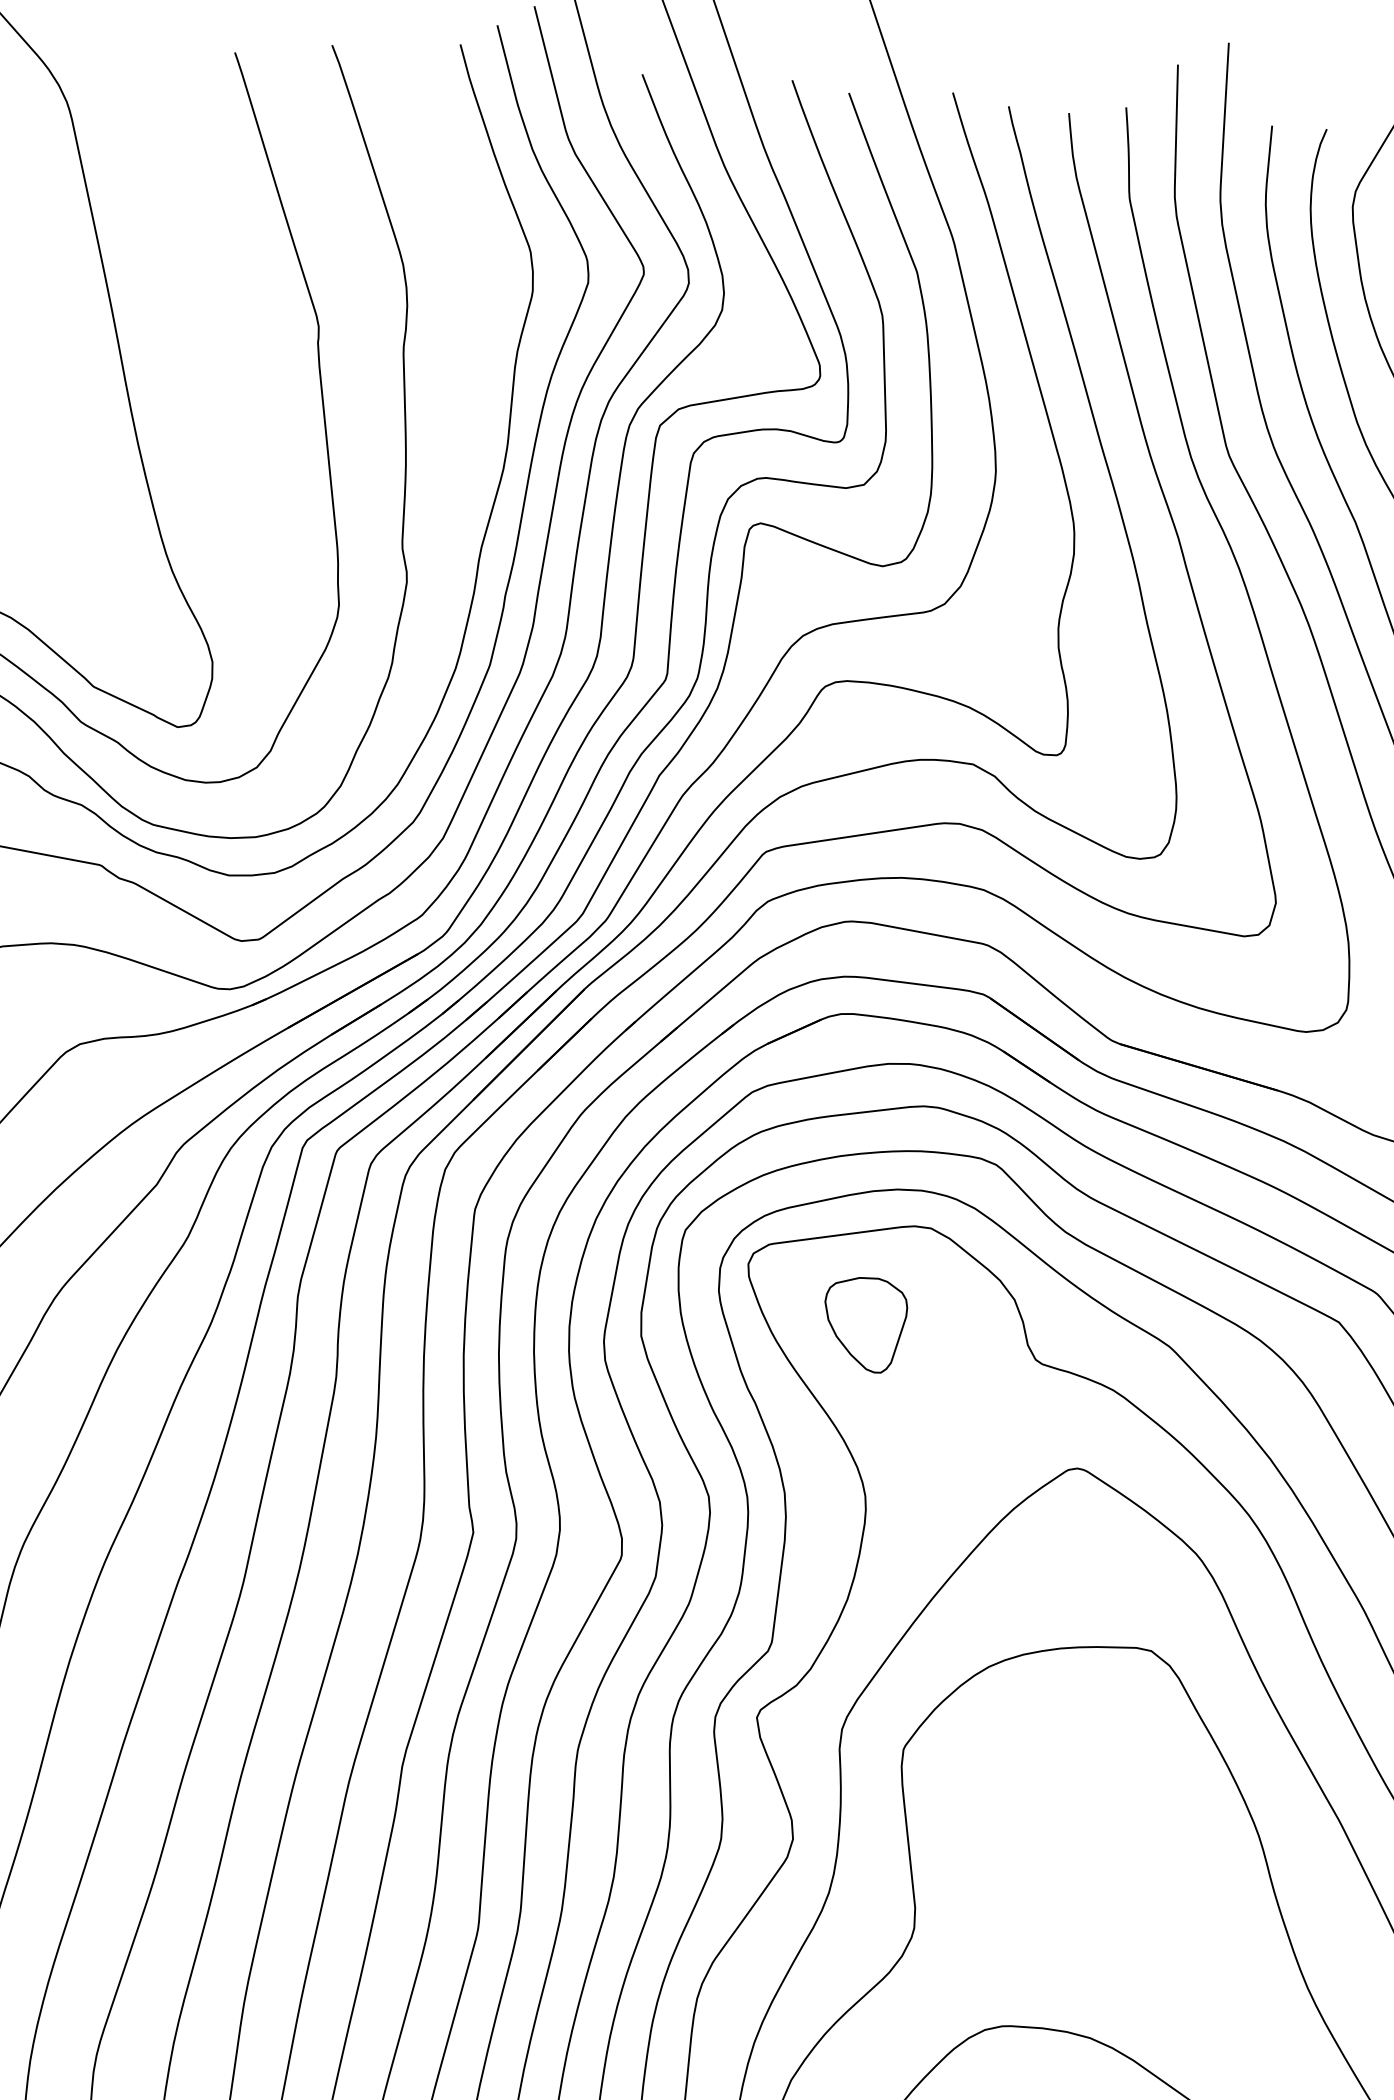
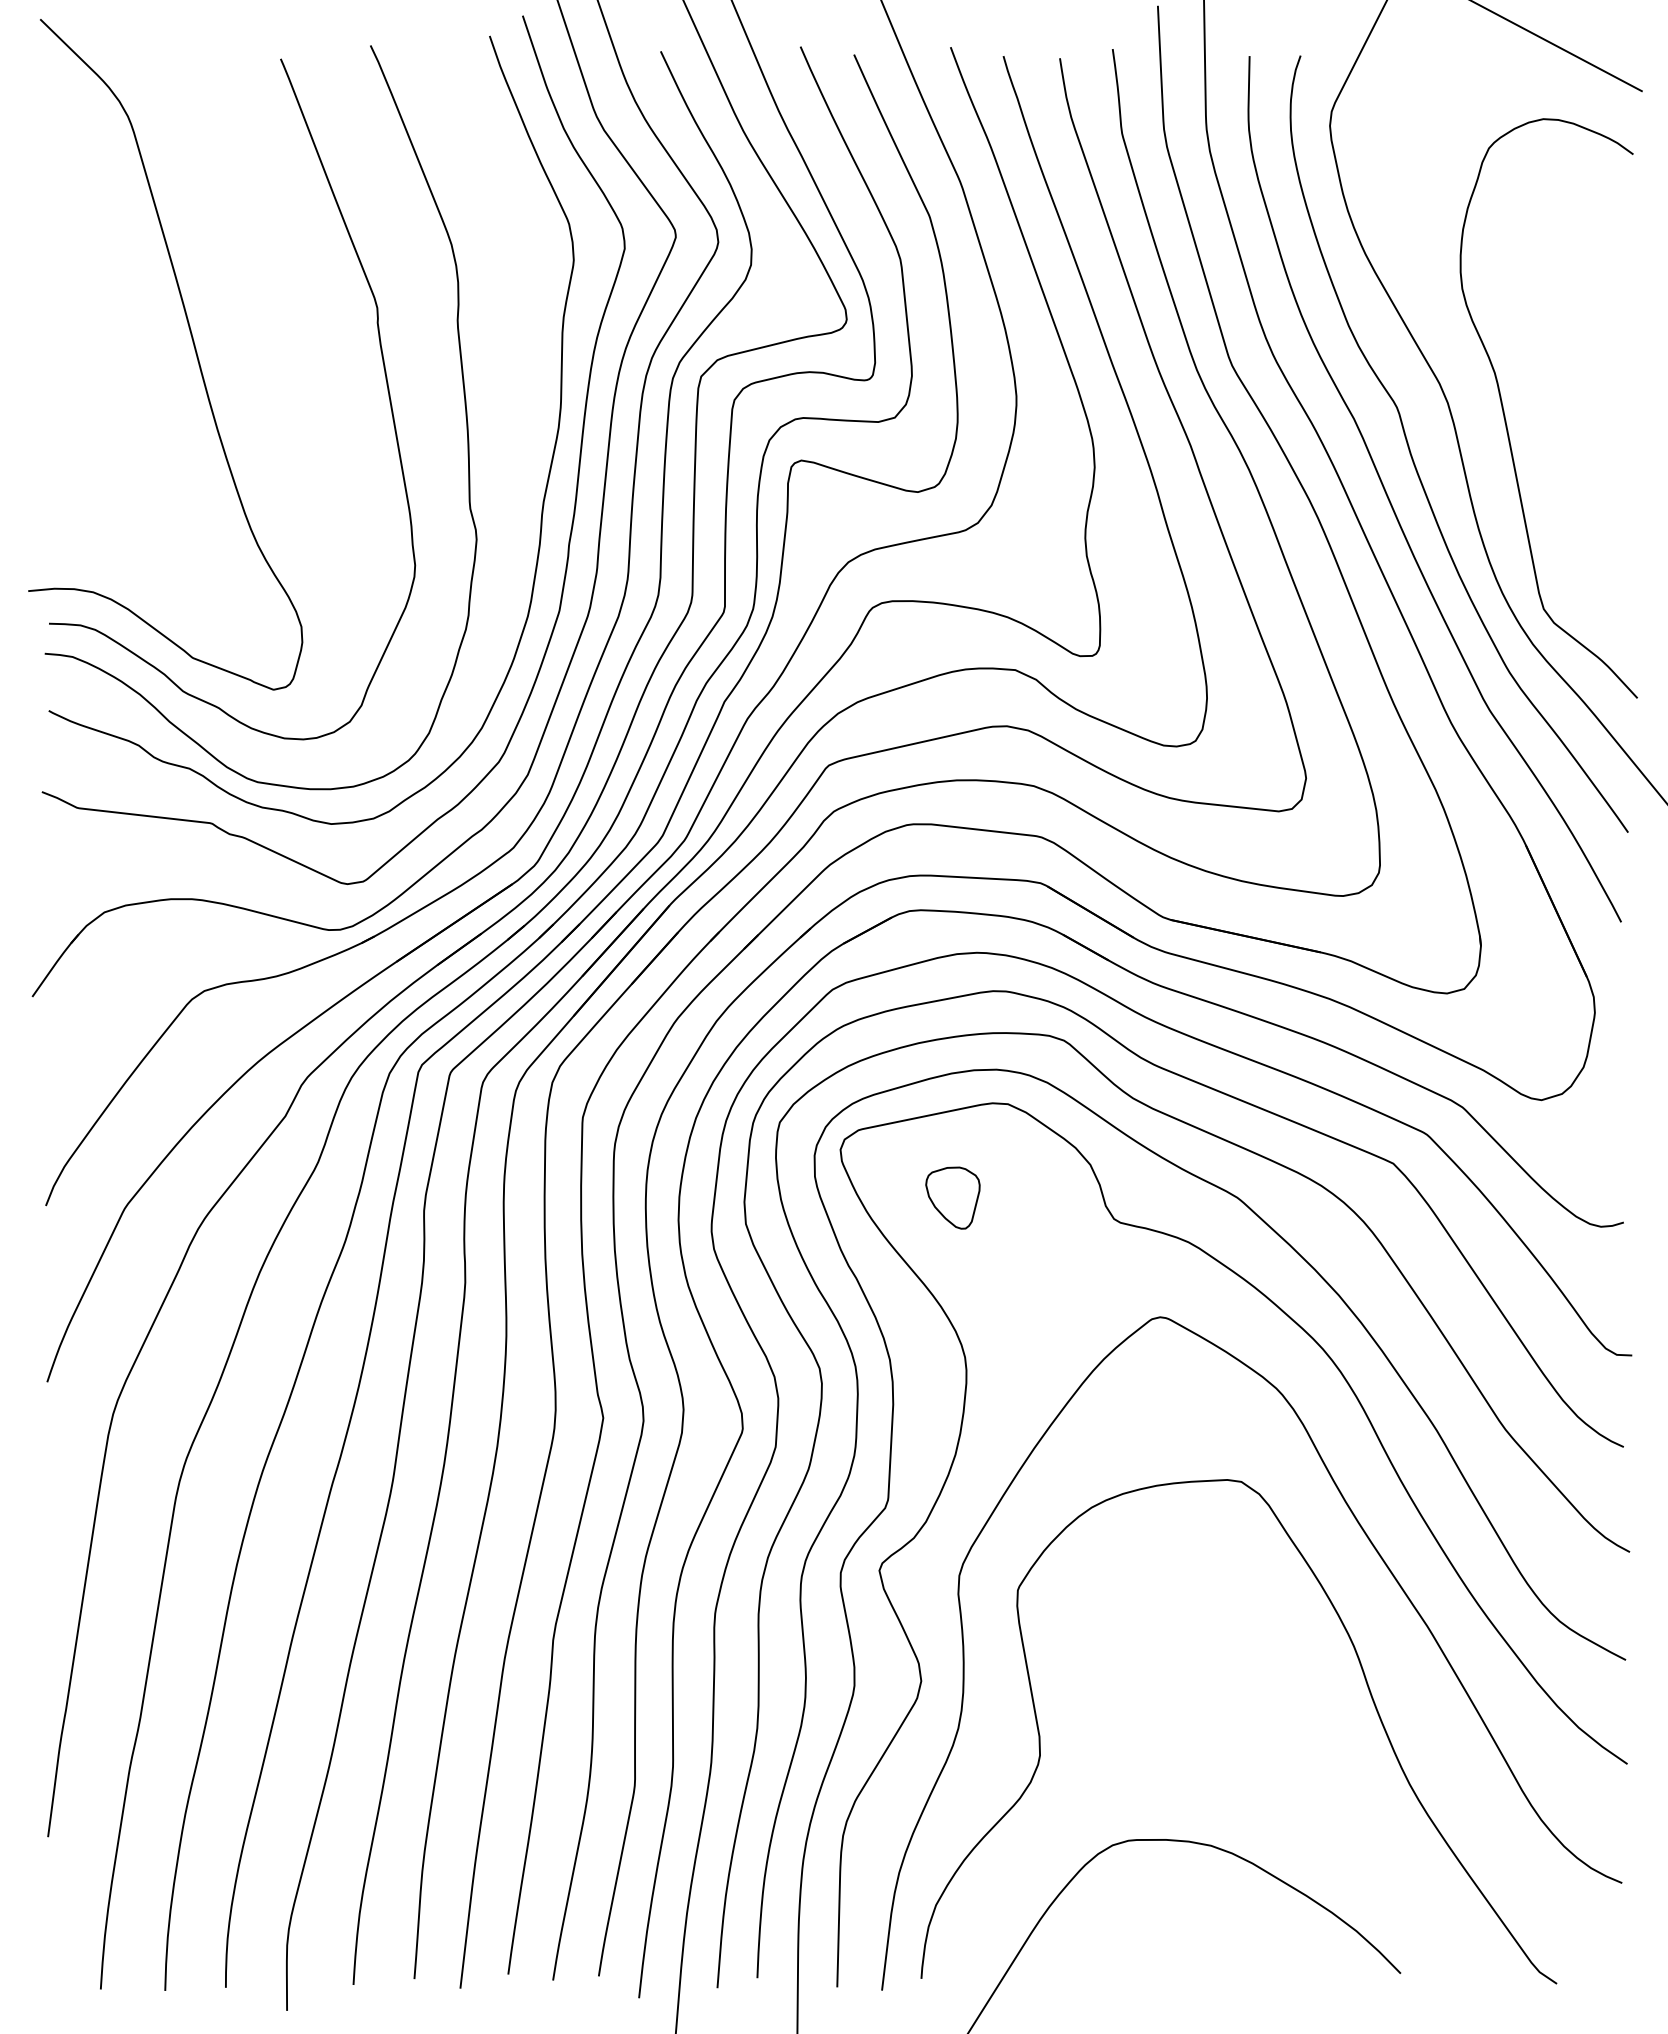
part: (864, 1323) -> (952, 1197), size x0.7

